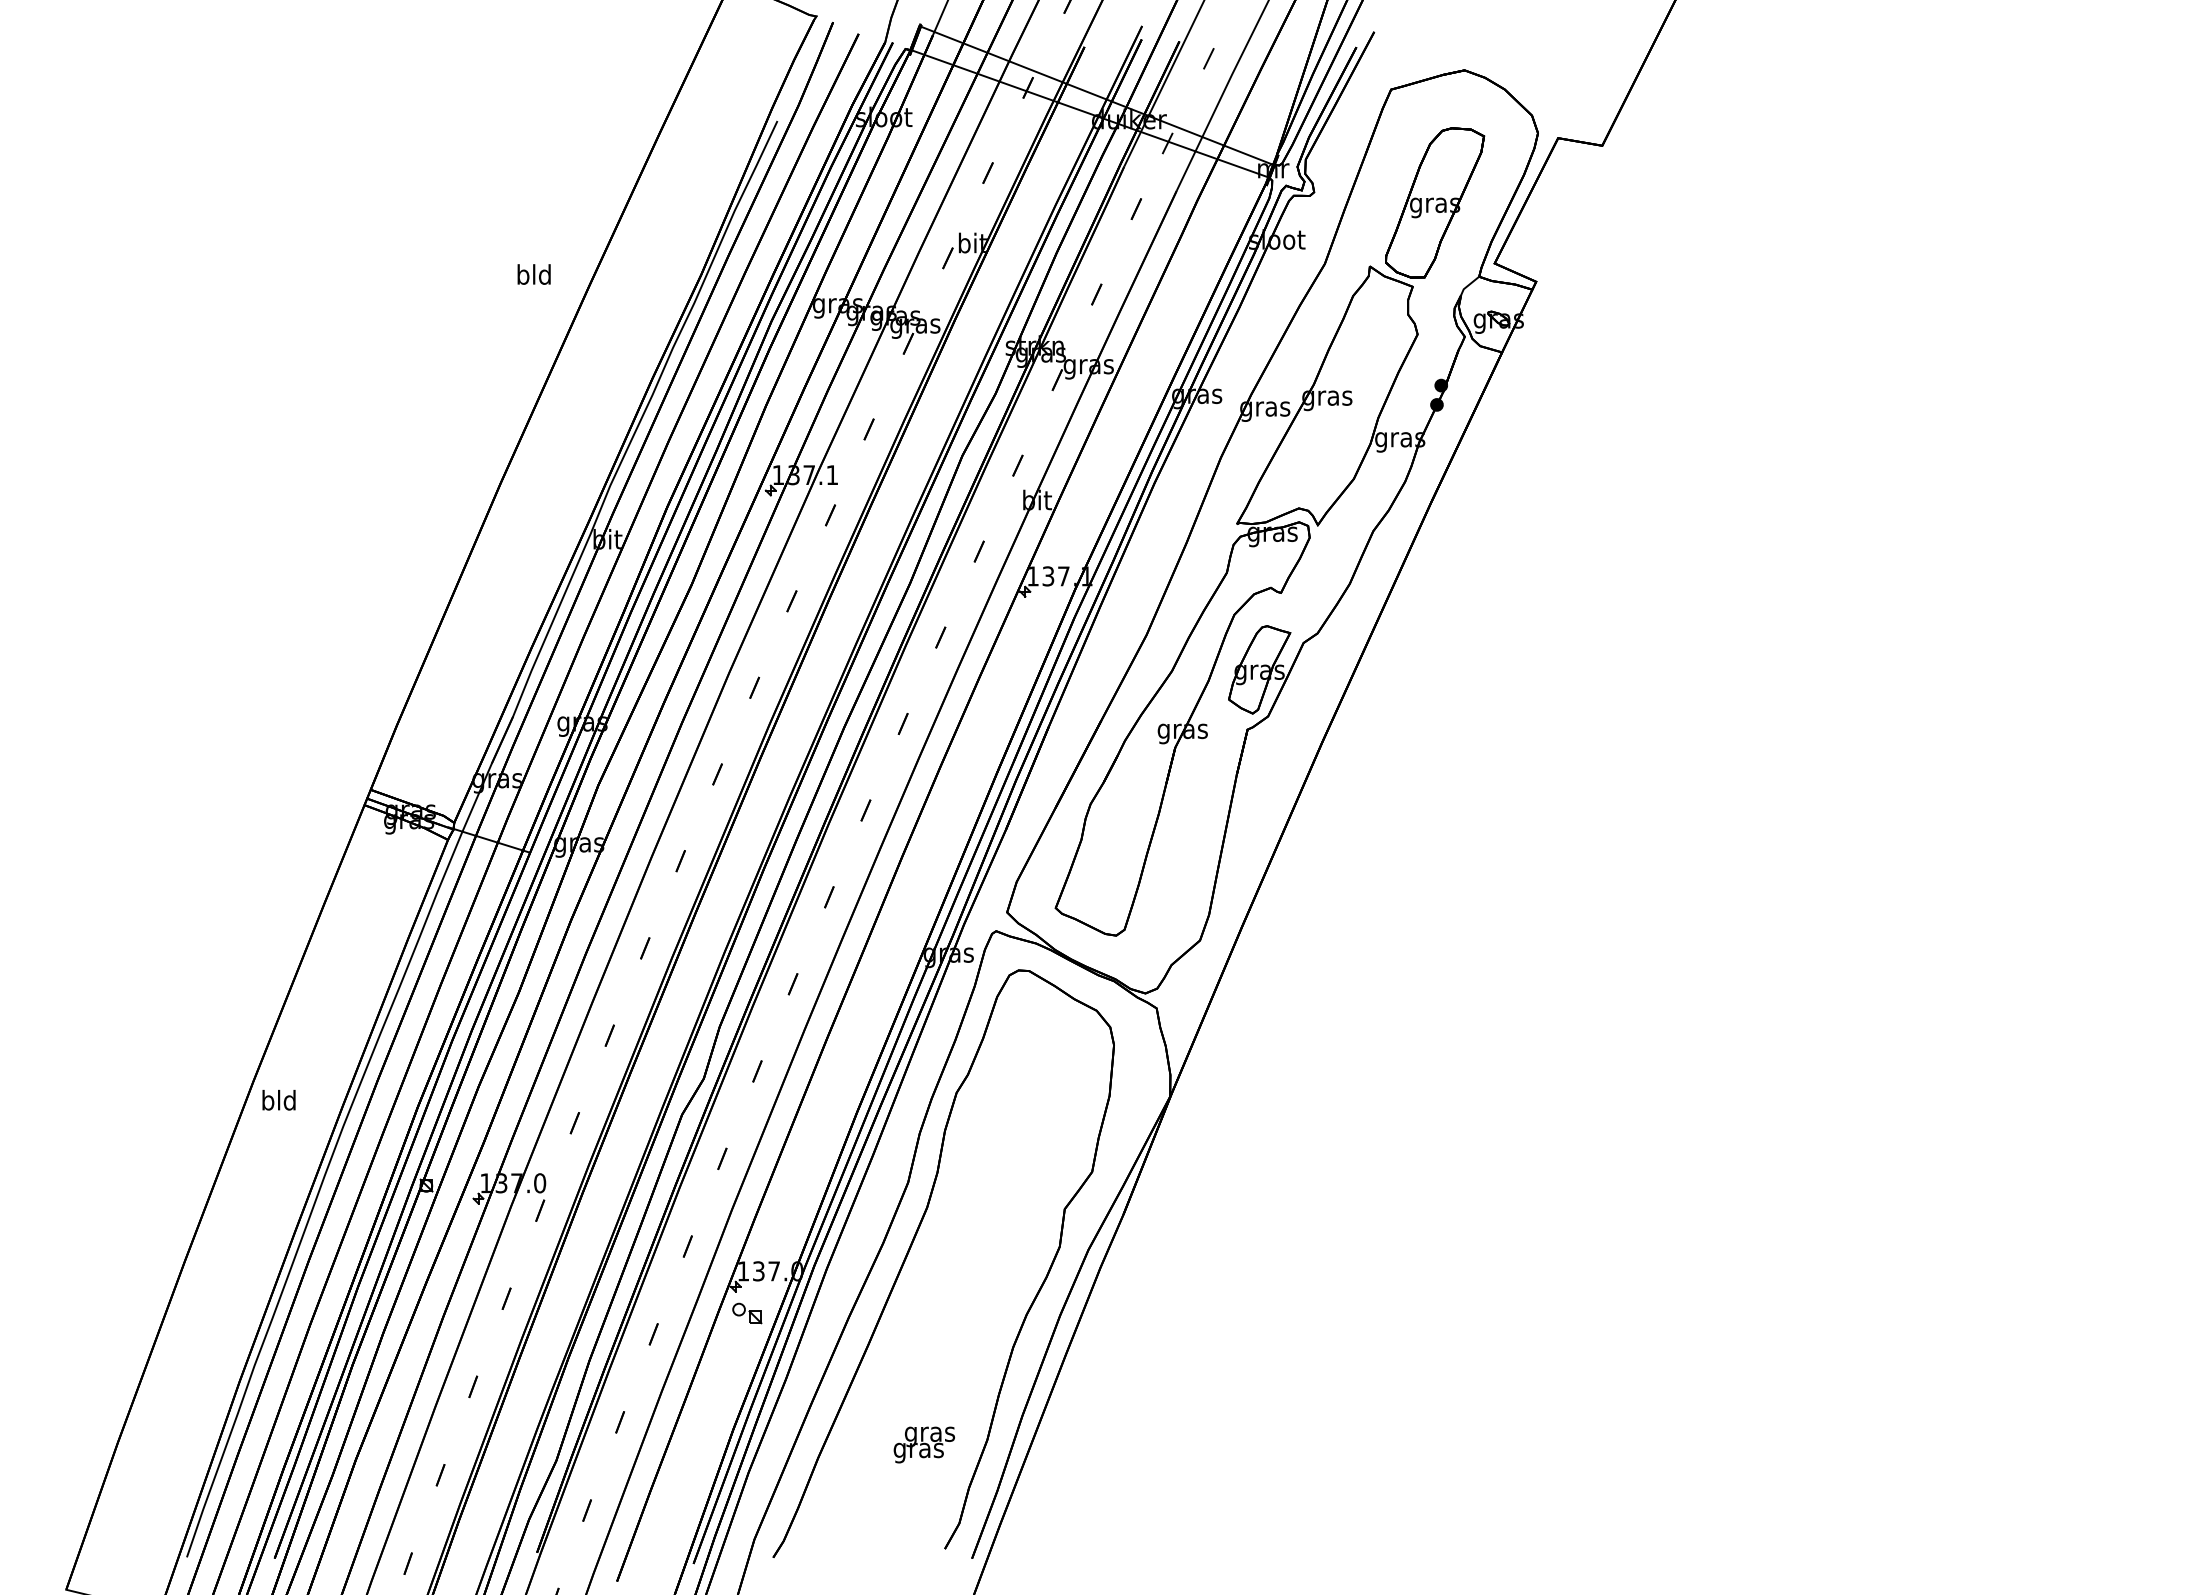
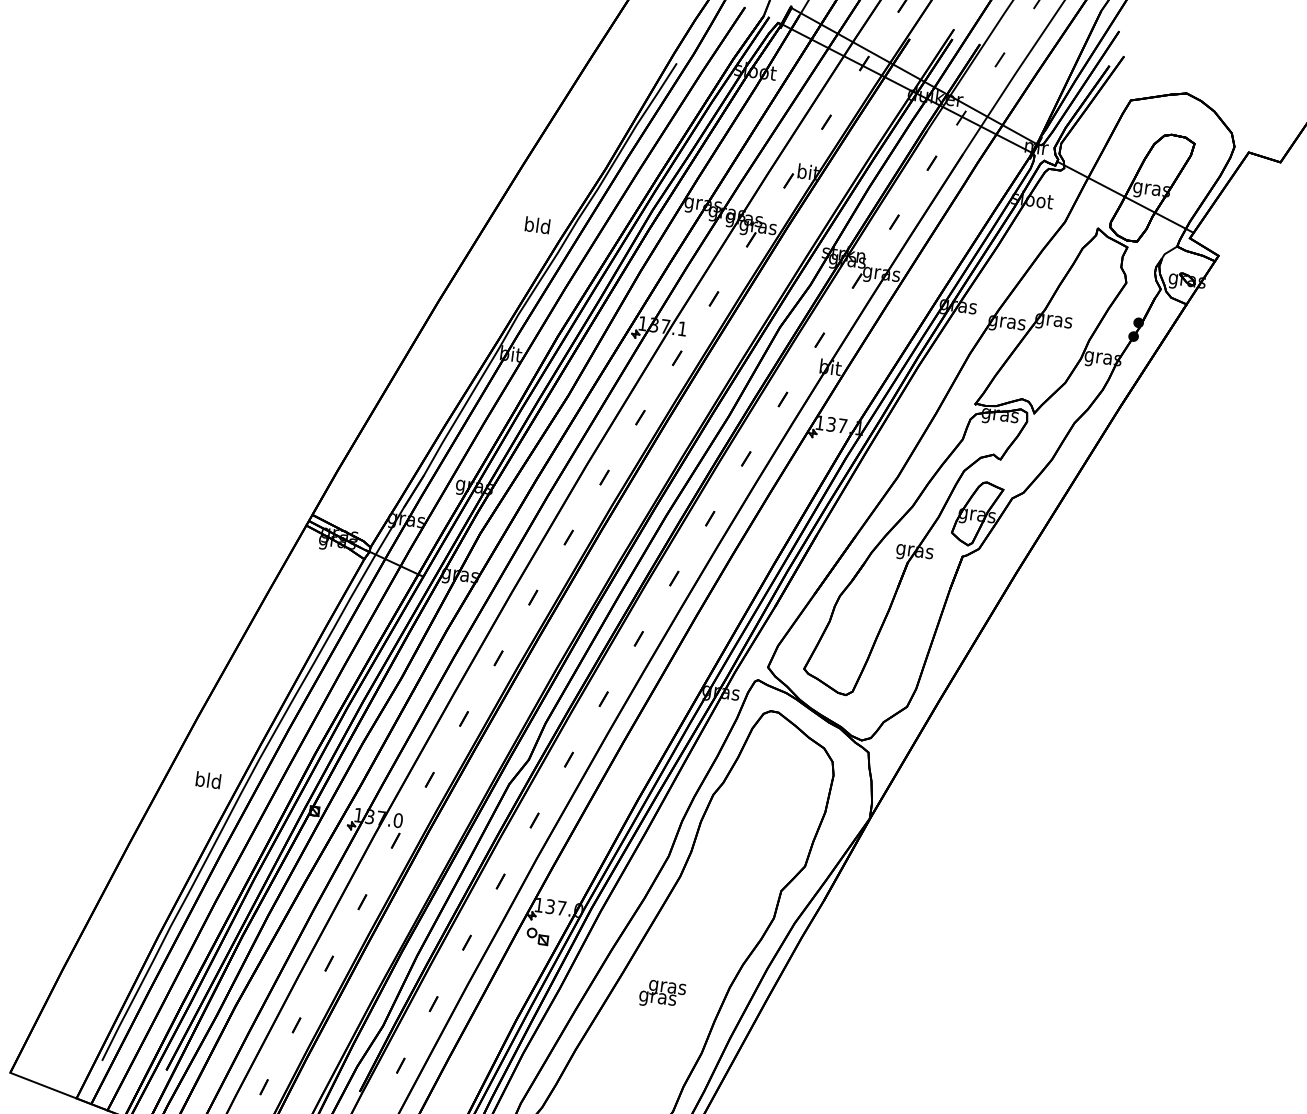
line: (1401, 220) -> (1125, 197), added
text: (533, 274) -> (537, 225), moved
text: (278, 1100) -> (208, 780), moved
text: (923, 1444) -> (661, 994), moved

